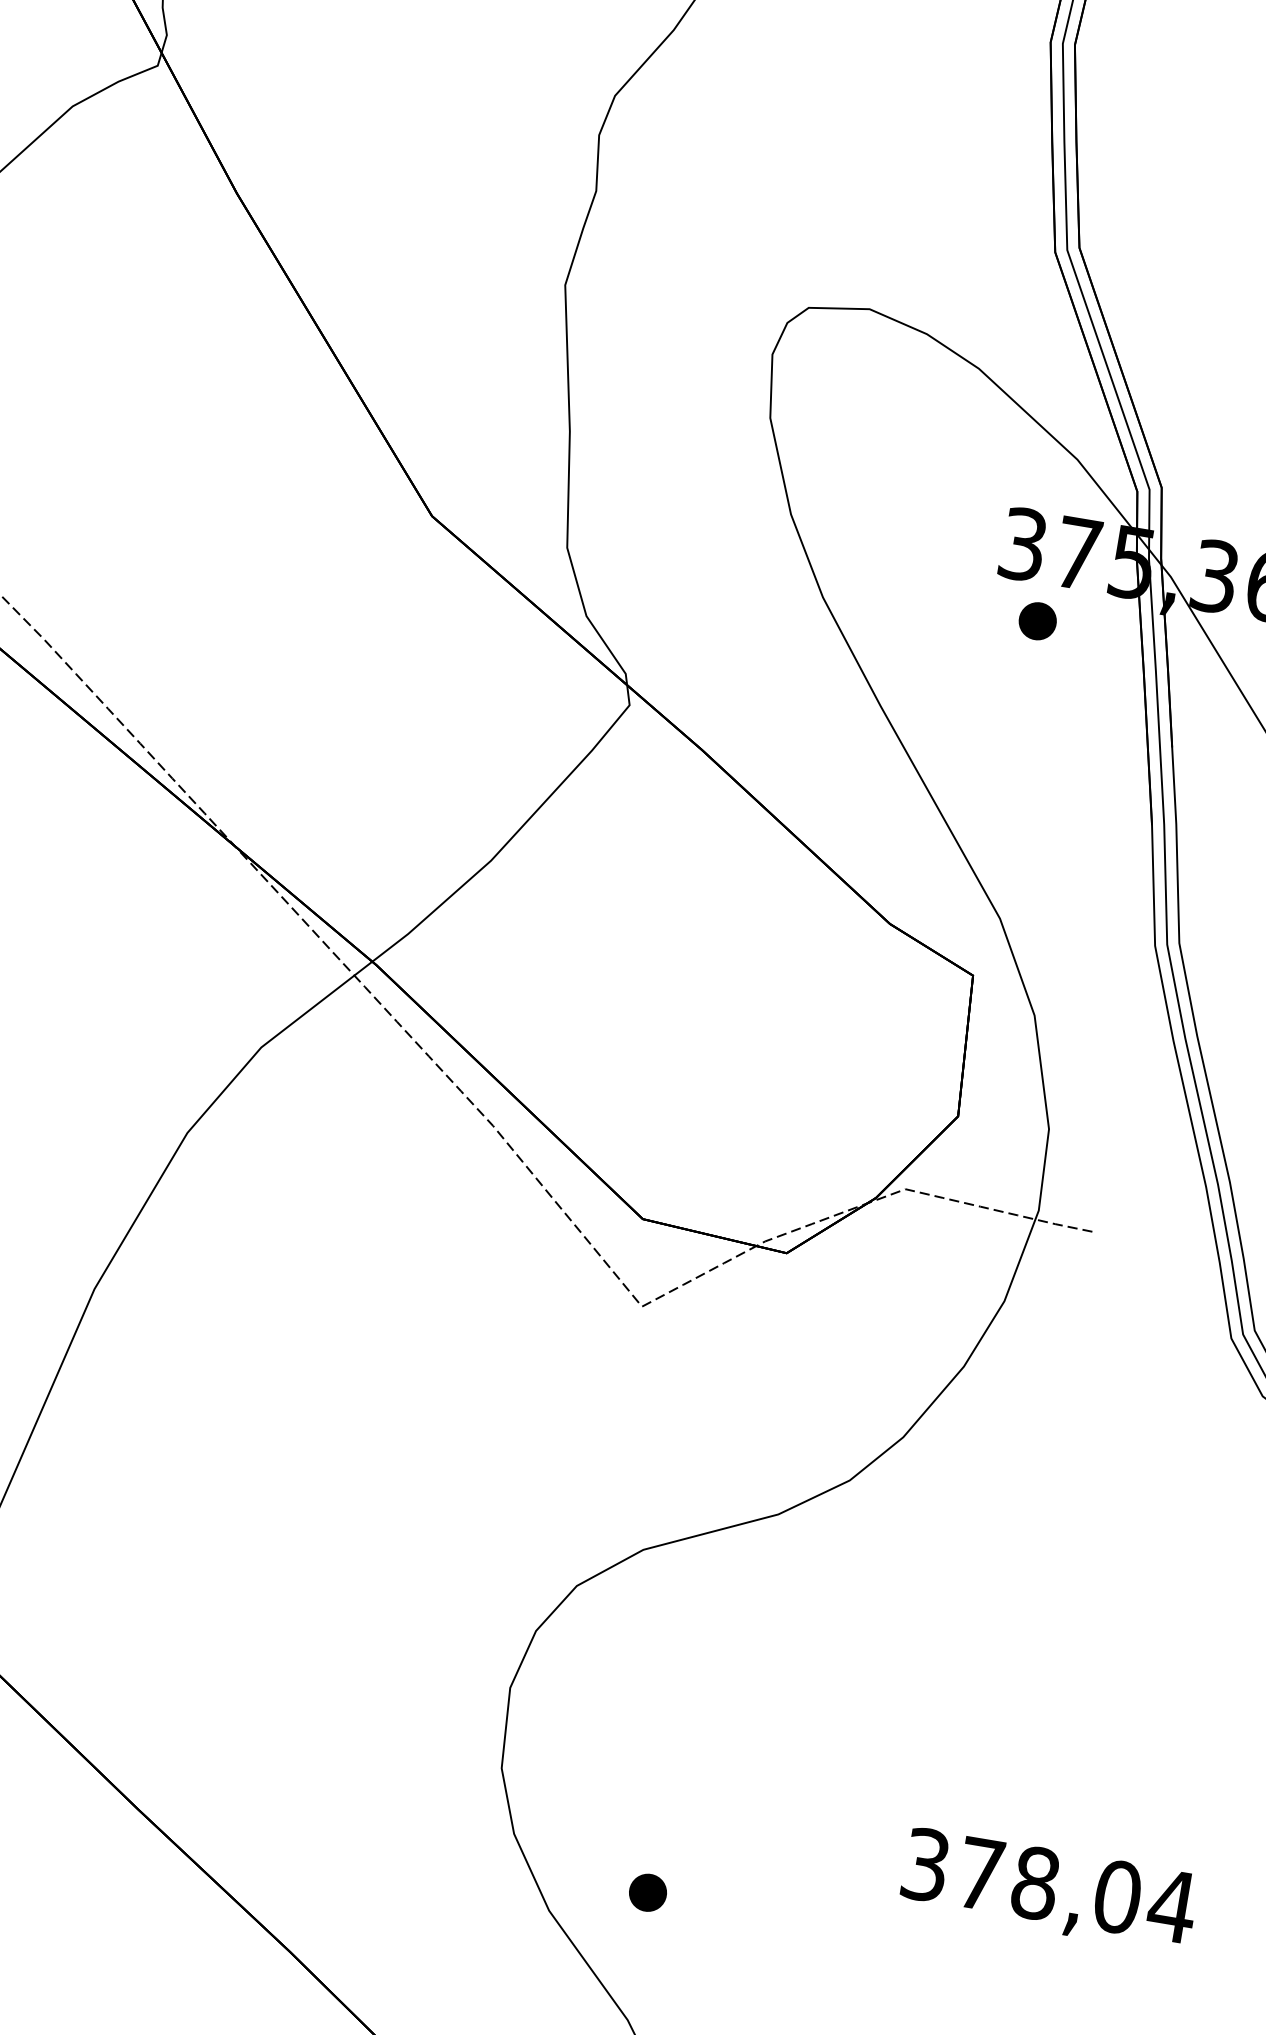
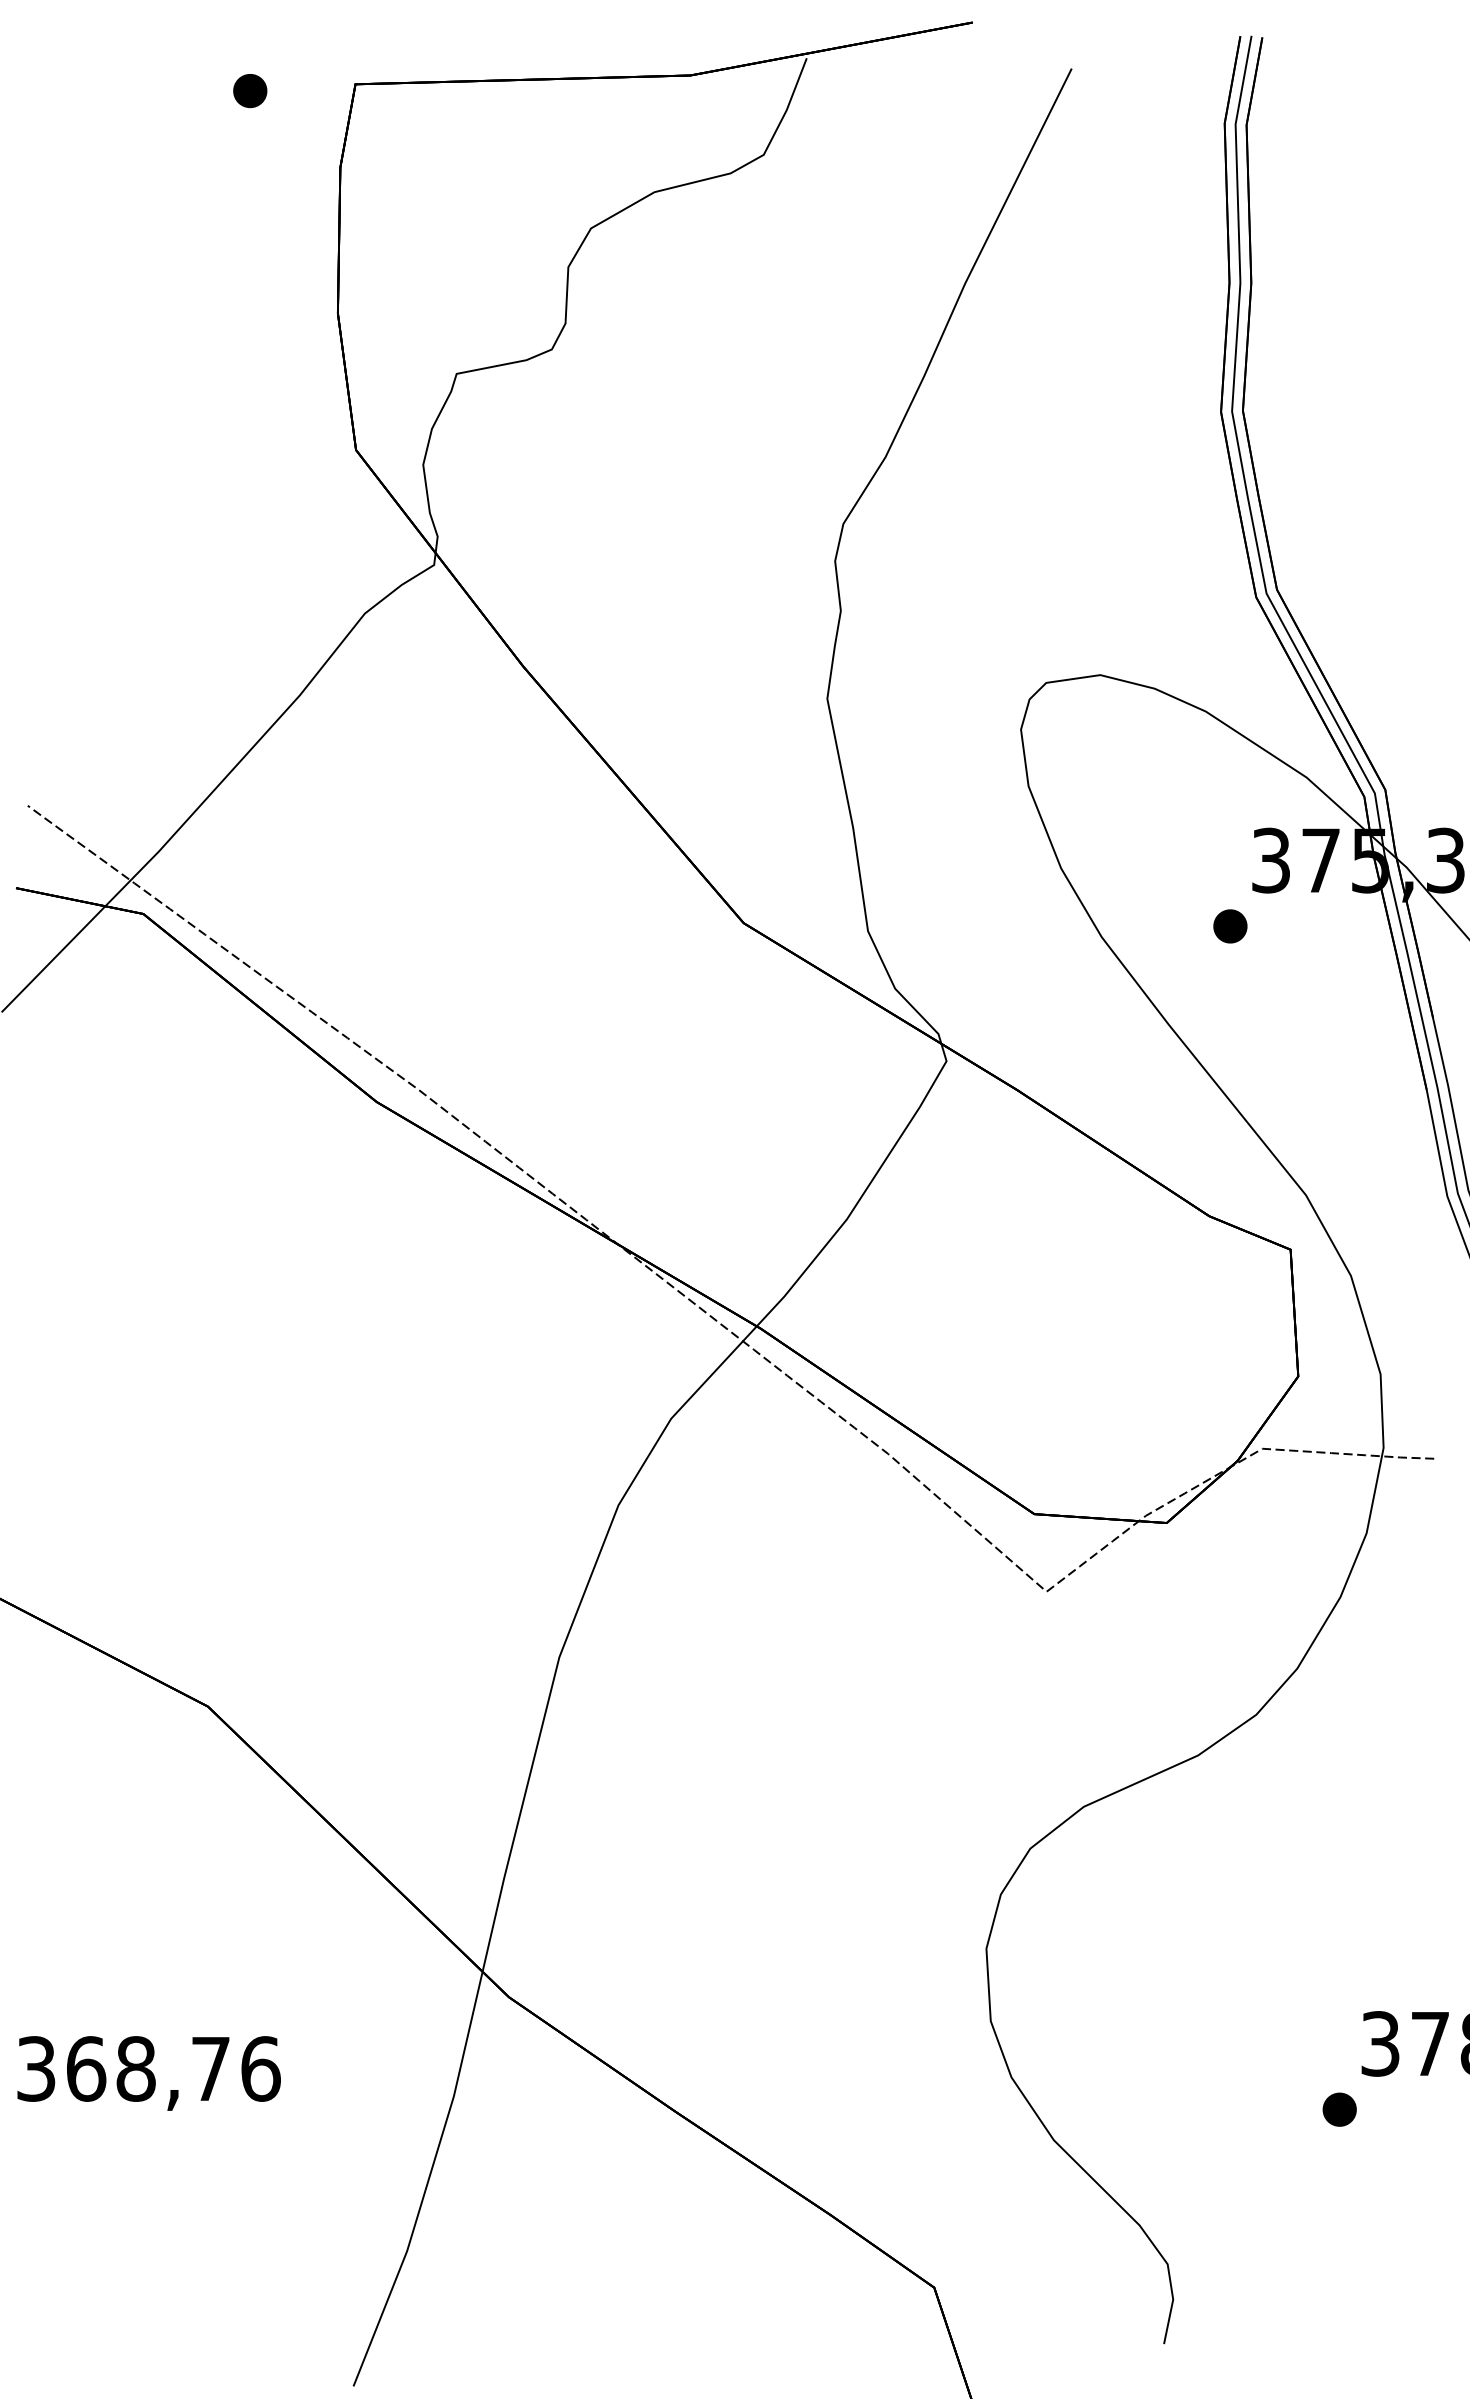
part: (1037, 621) -> (1230, 926), moved
part: (647, 1892) -> (1339, 2109), moved

